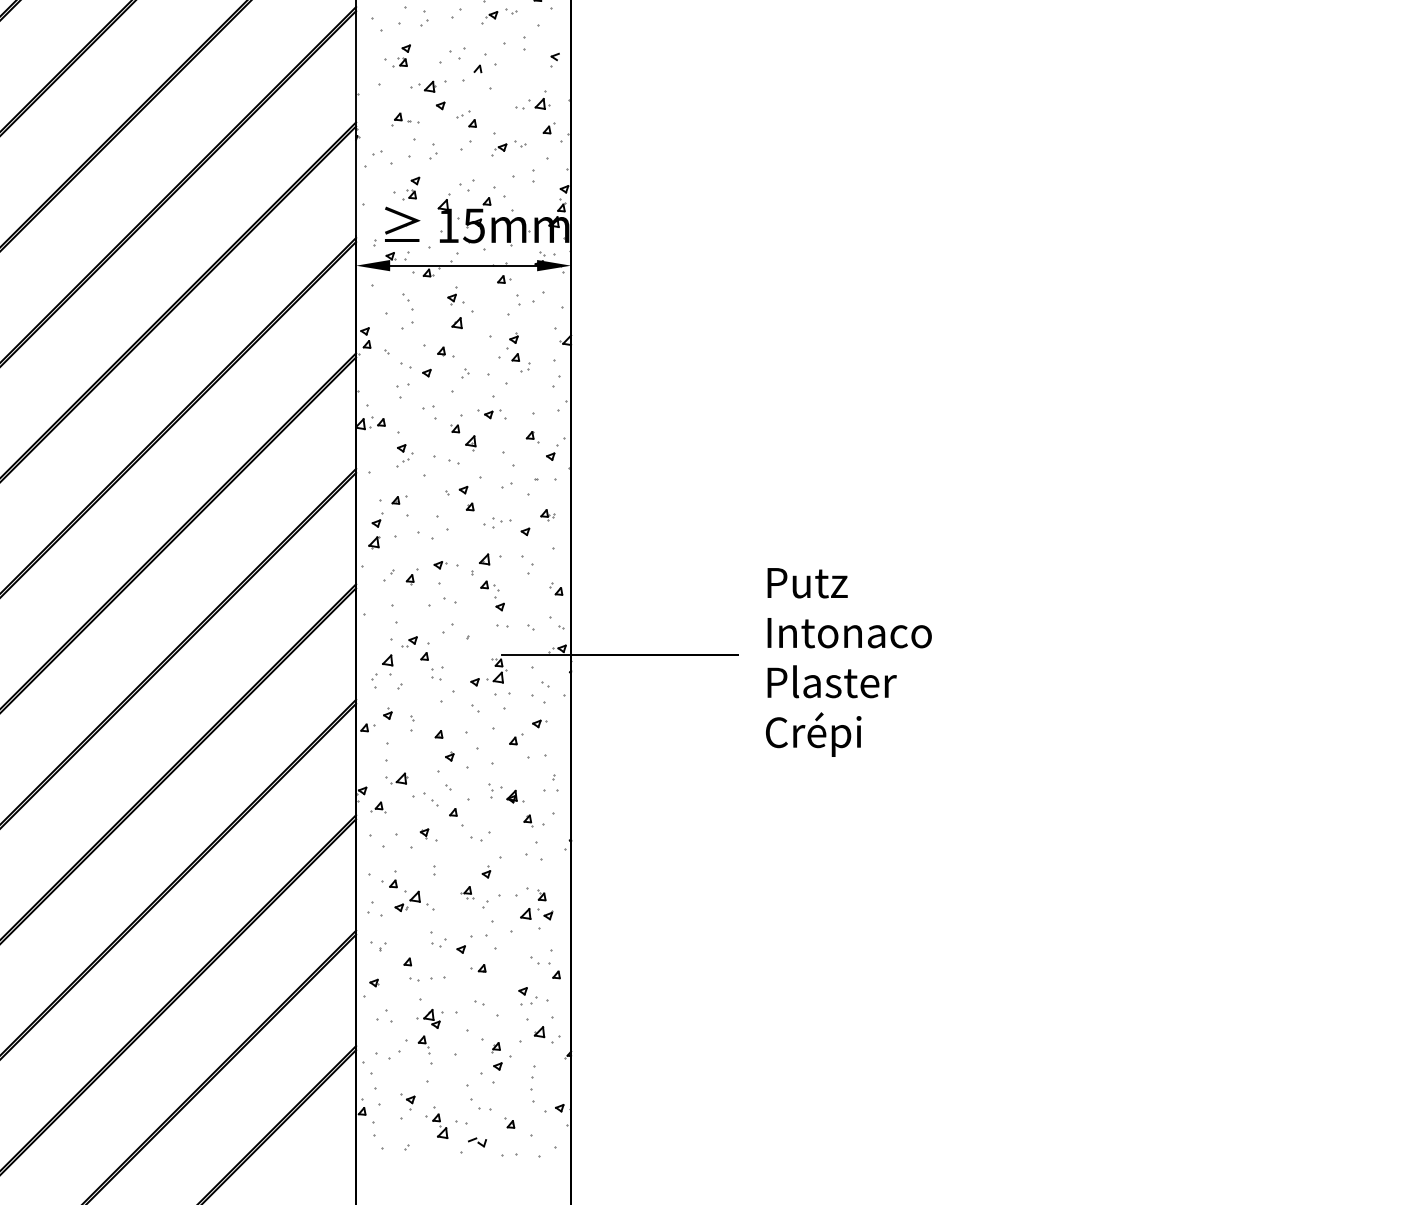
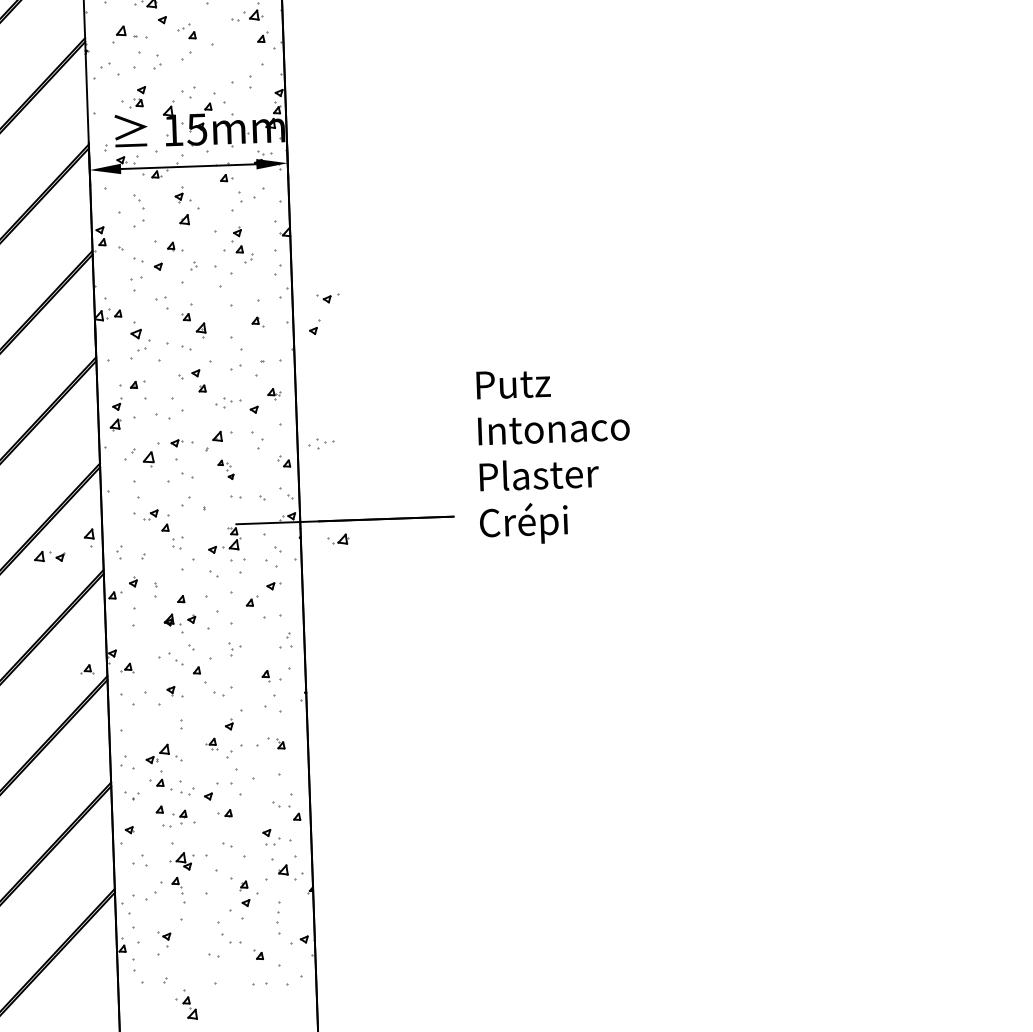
part: (405, 119) -> (130, 33), size x1.4
part: (508, 148) -> (226, 57), removed
part: (489, 414) -> (327, 299), moved
part: (552, 452) -> (315, 327), moved
part: (404, 455) -> (140, 343), size x1.4
part: (597, 570) -> (321, 443), added
part: (411, 576) -> (150, 454), size x1.6
part: (492, 595) -> (225, 469), size x0.7
text: (848, 662) -> (553, 456), moved
part: (387, 664) -> (89, 537), moved
part: (396, 778) -> (338, 539), moved
part: (515, 796) -> (172, 619), moved
part: (334, 807) -> (87, 669), added
part: (393, 881) -> (160, 780), moved
part: (536, 914) -> (49, 556), moved
part: (429, 967) -> (179, 814), added
part: (436, 1122) -> (186, 1004), moved
part: (477, 1142) -> (229, 973), removed

